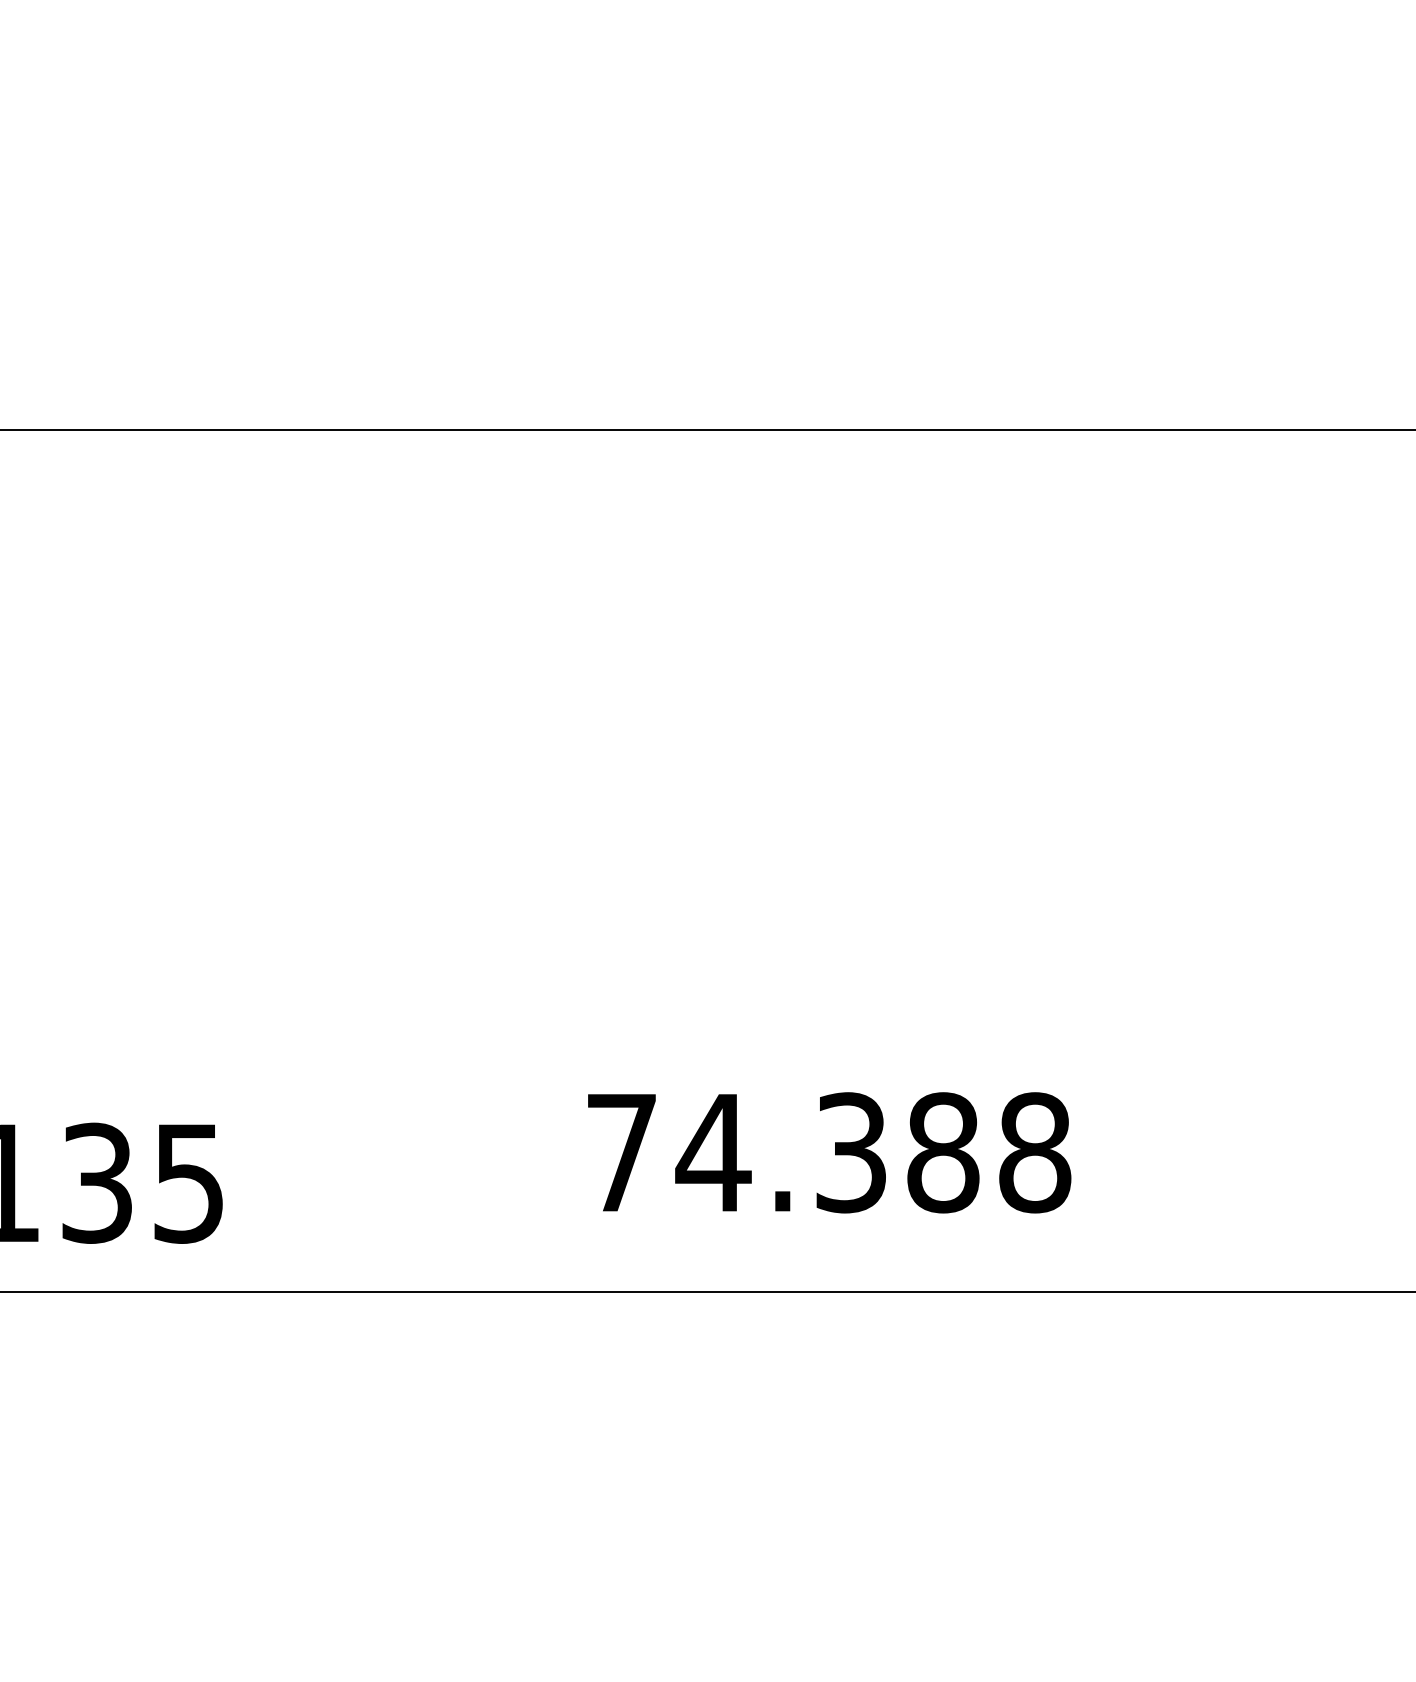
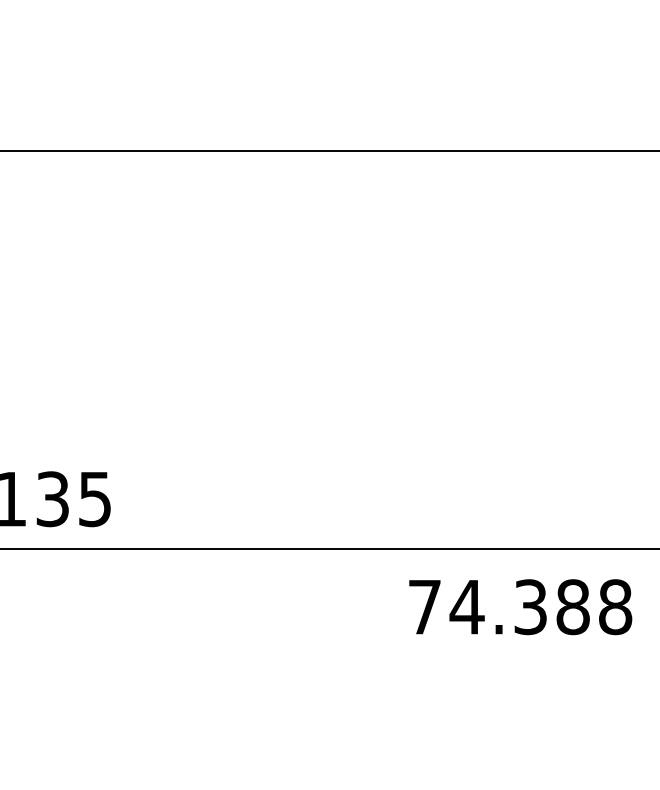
text: (829, 1153) -> (520, 607), moved

